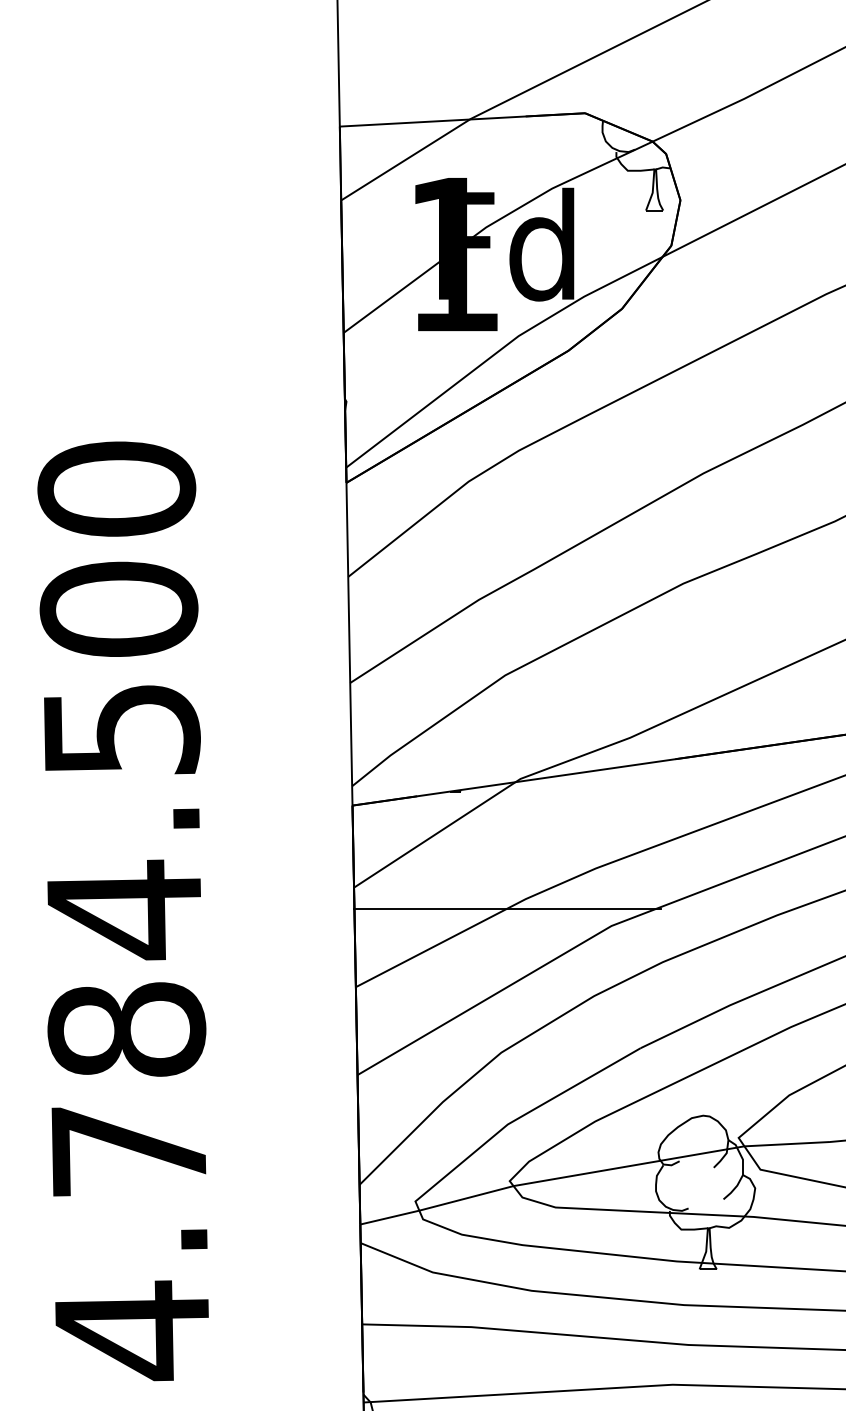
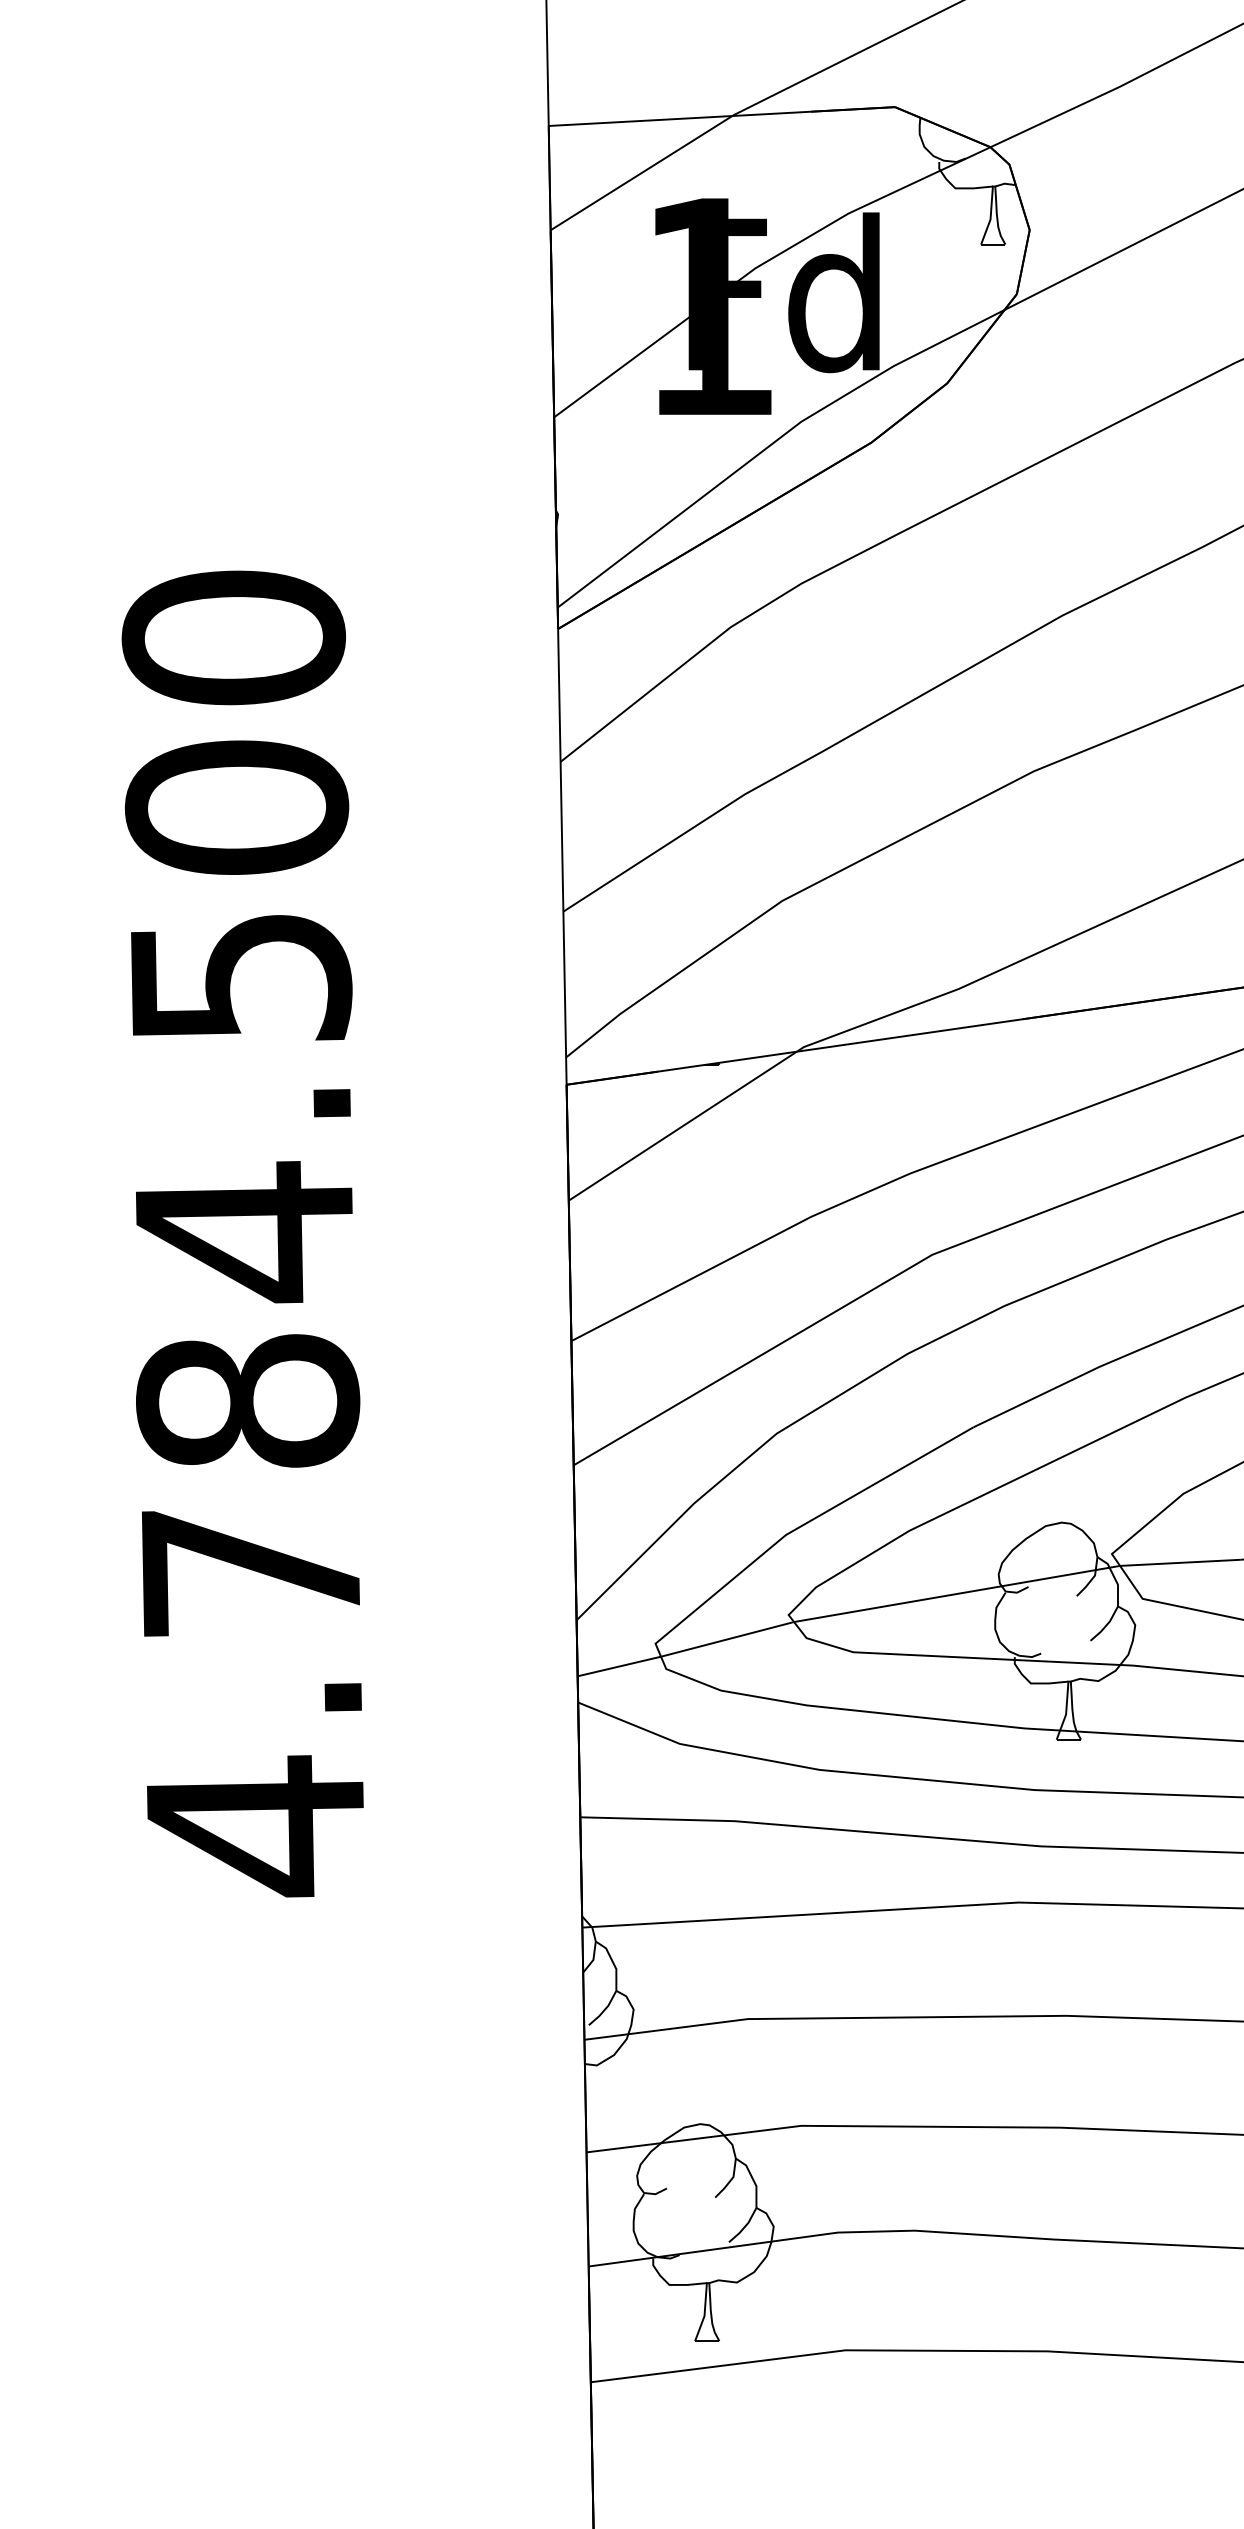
line: (507, 908) -> (785, 1230), removed

